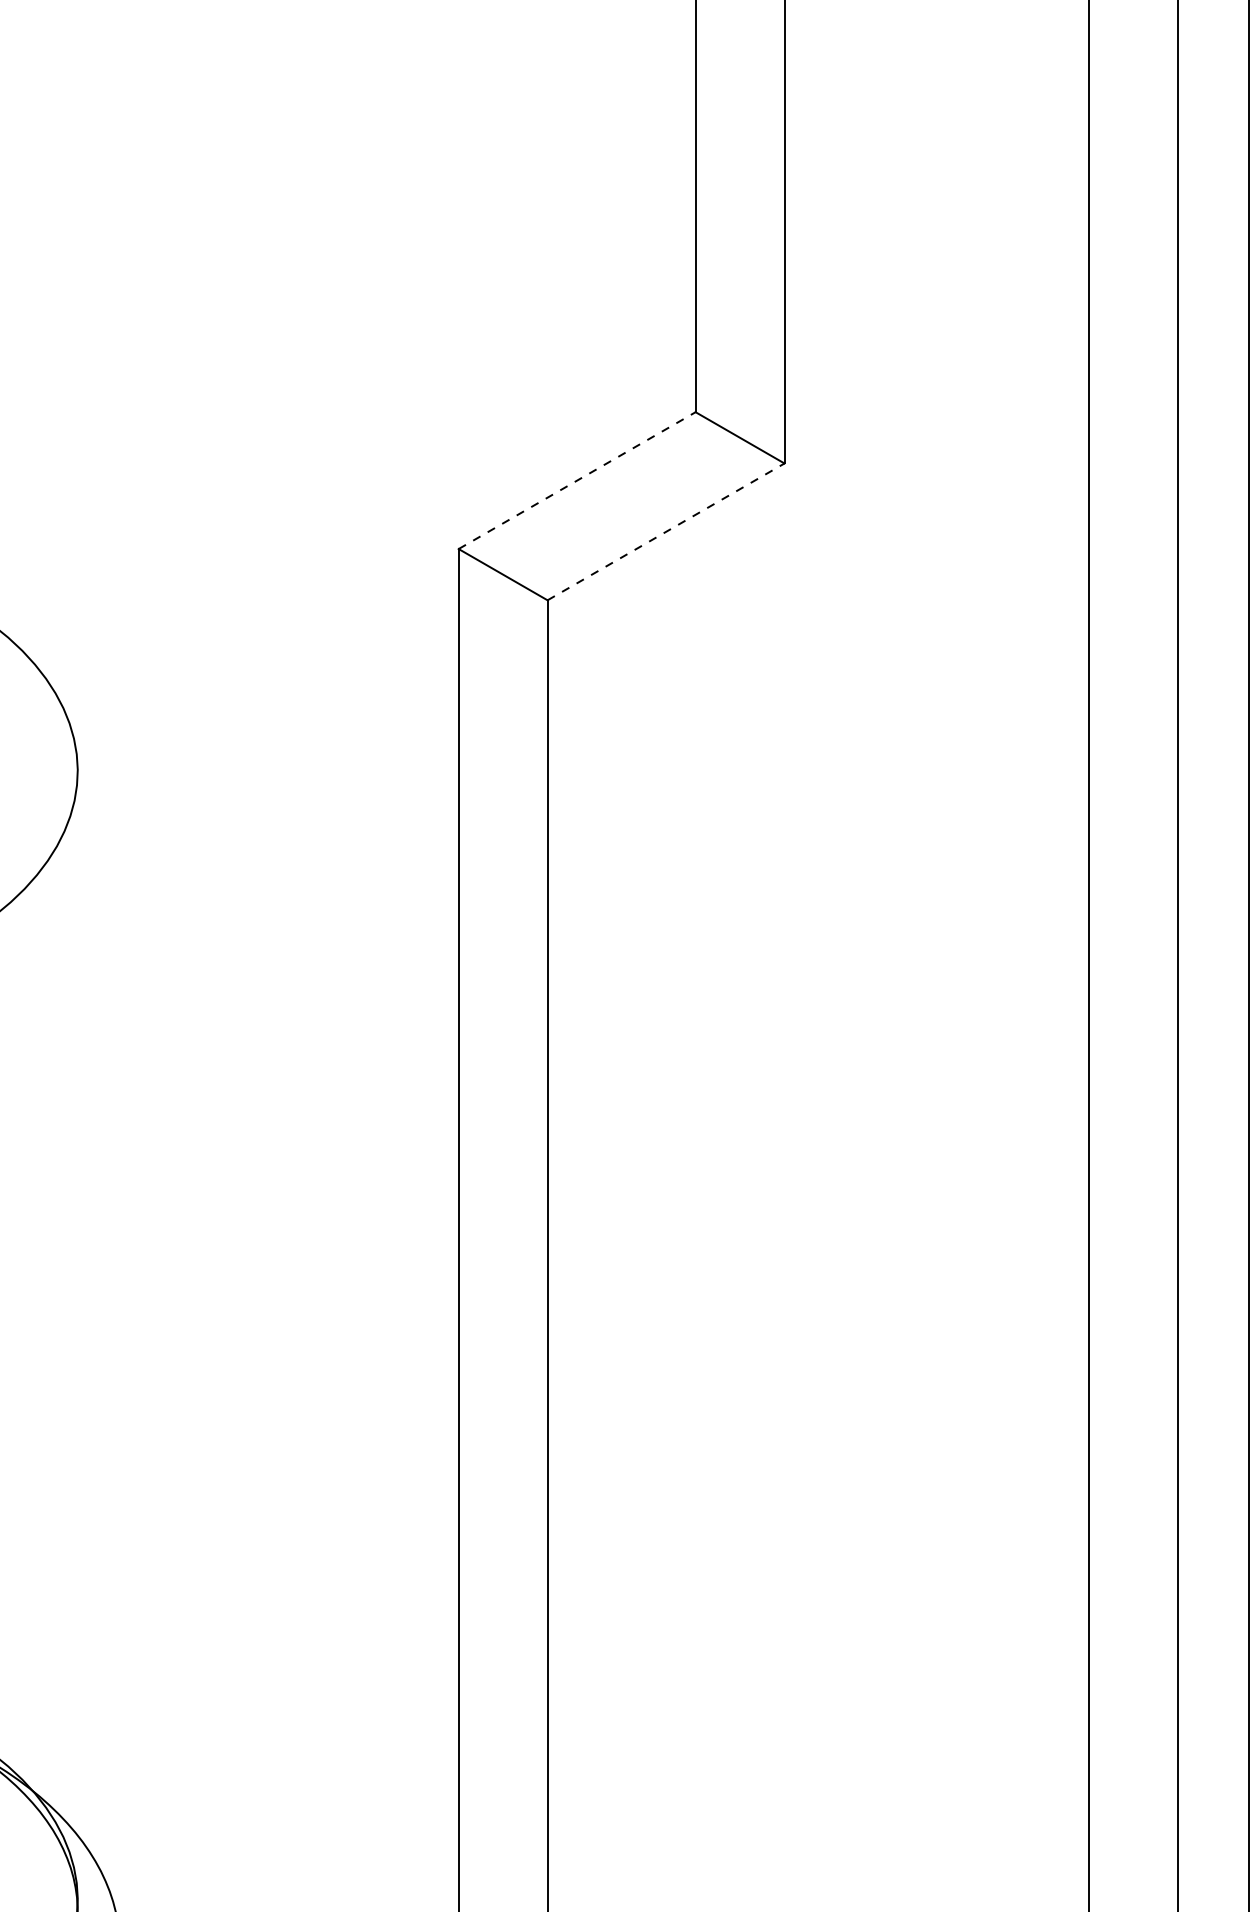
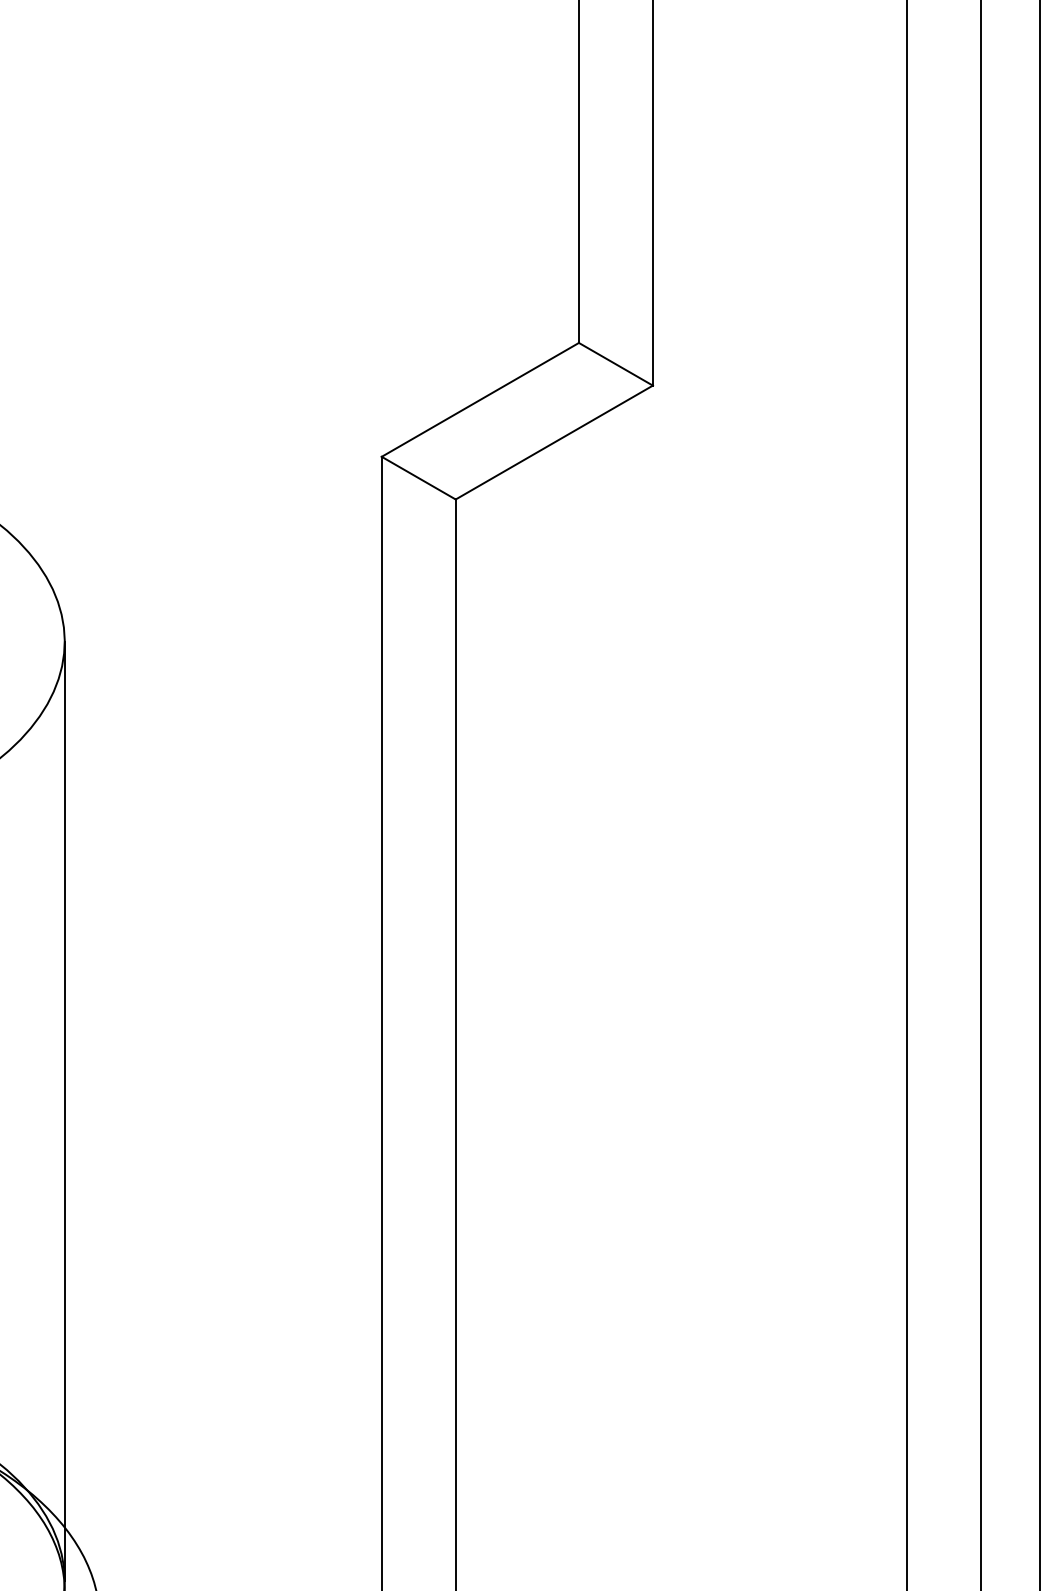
line: (577, 480) -> (480, 399), dashed -> solid
line: (666, 531) -> (554, 442), dashed -> solid
line: (77, 1335) -> (64, 1111), added

